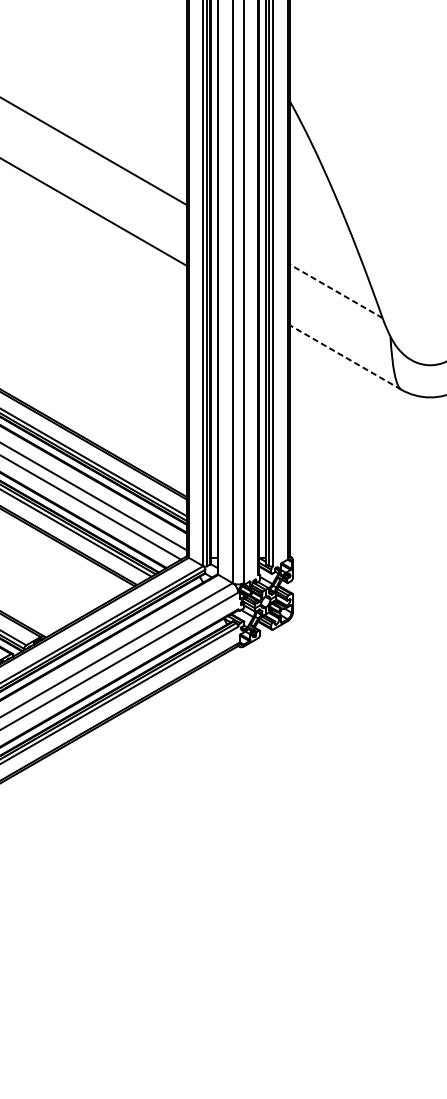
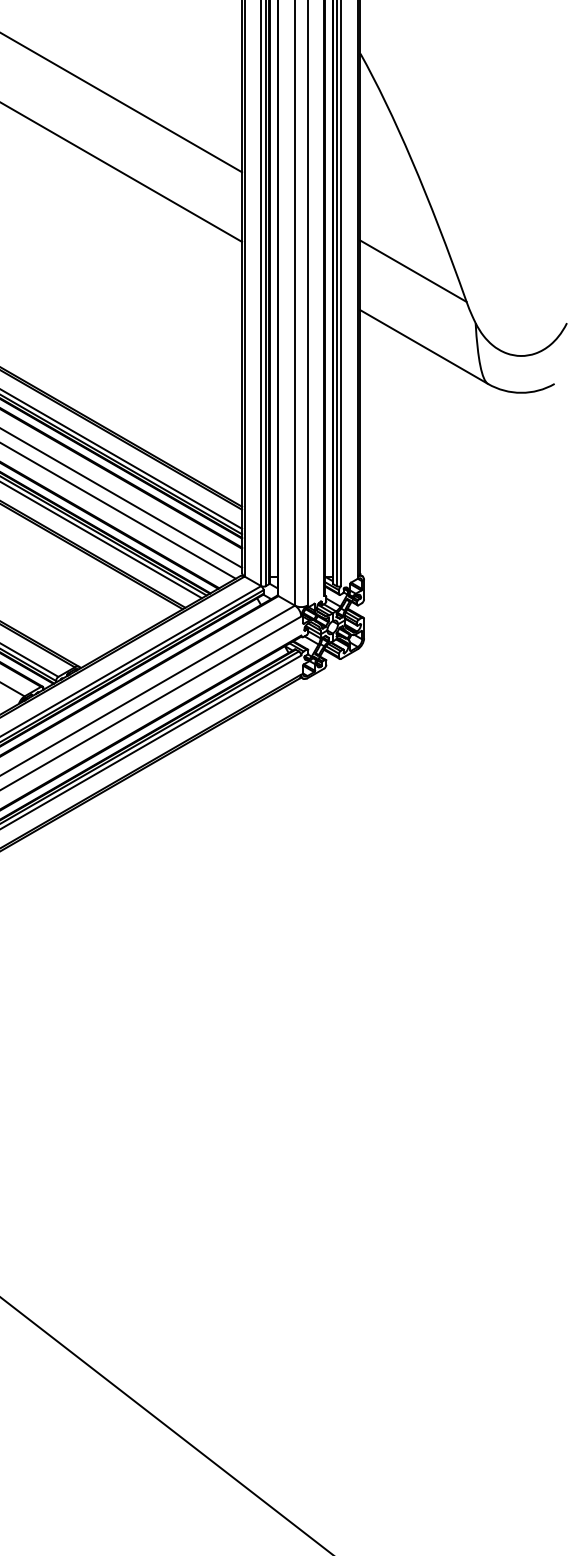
line: (336, 291) -> (413, 271), dashed -> solid
line: (345, 357) -> (424, 347), dashed -> solid

